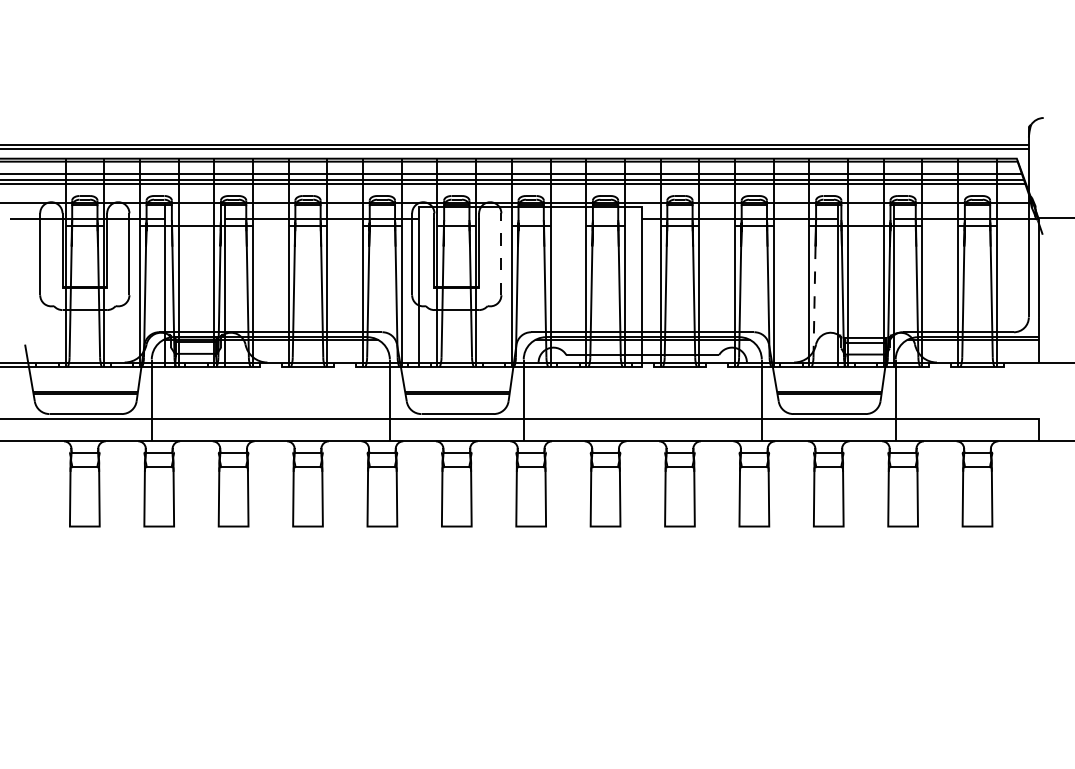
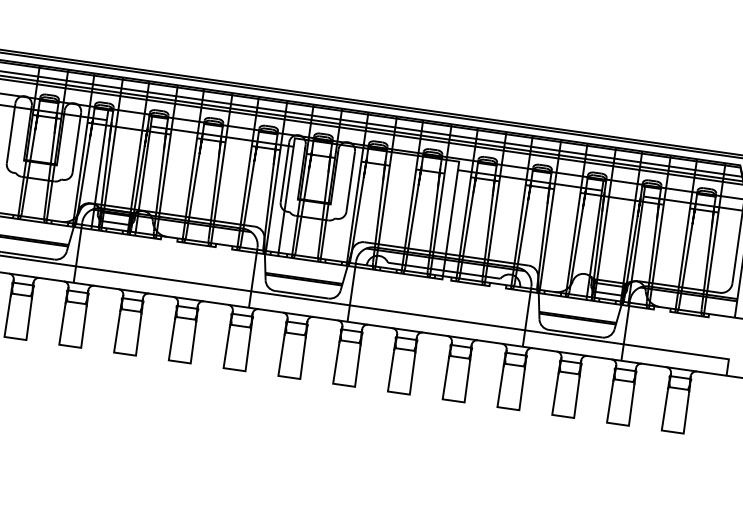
line: (501, 254) -> (350, 181), dashed -> solid
line: (814, 302) -> (576, 250), dashed -> solid

